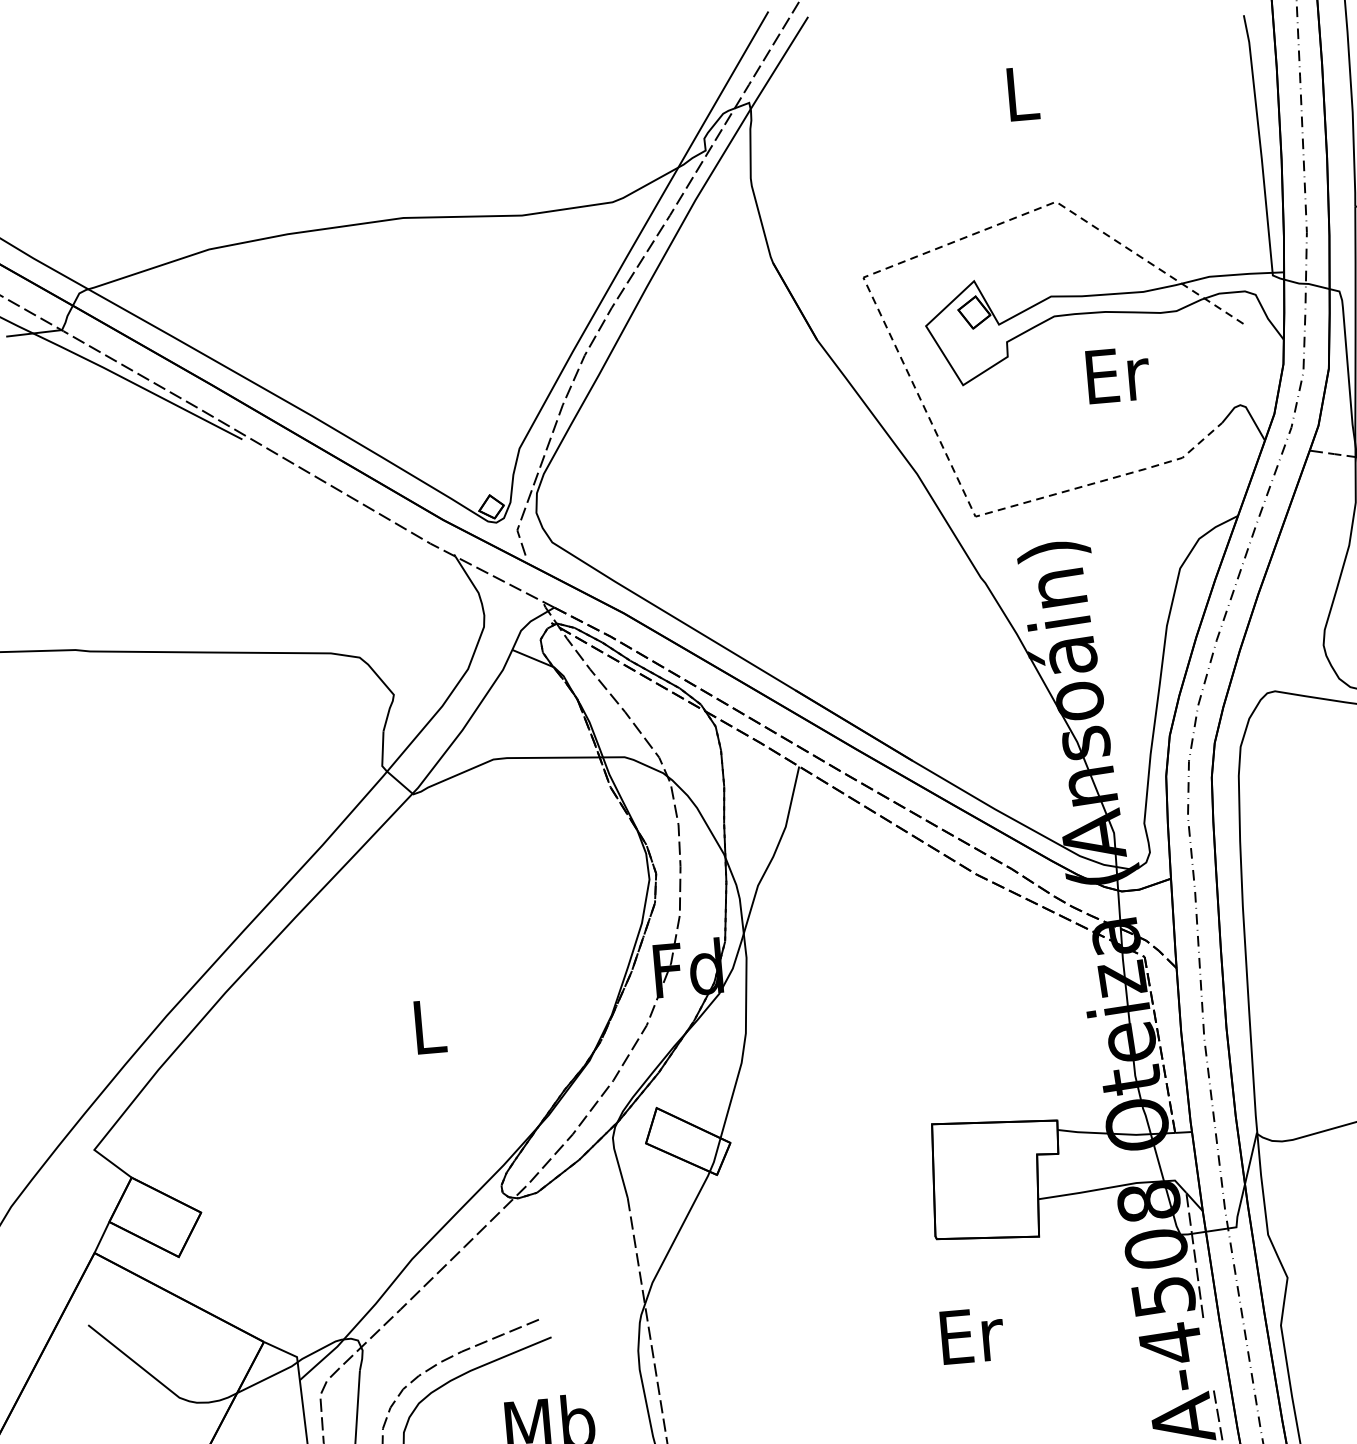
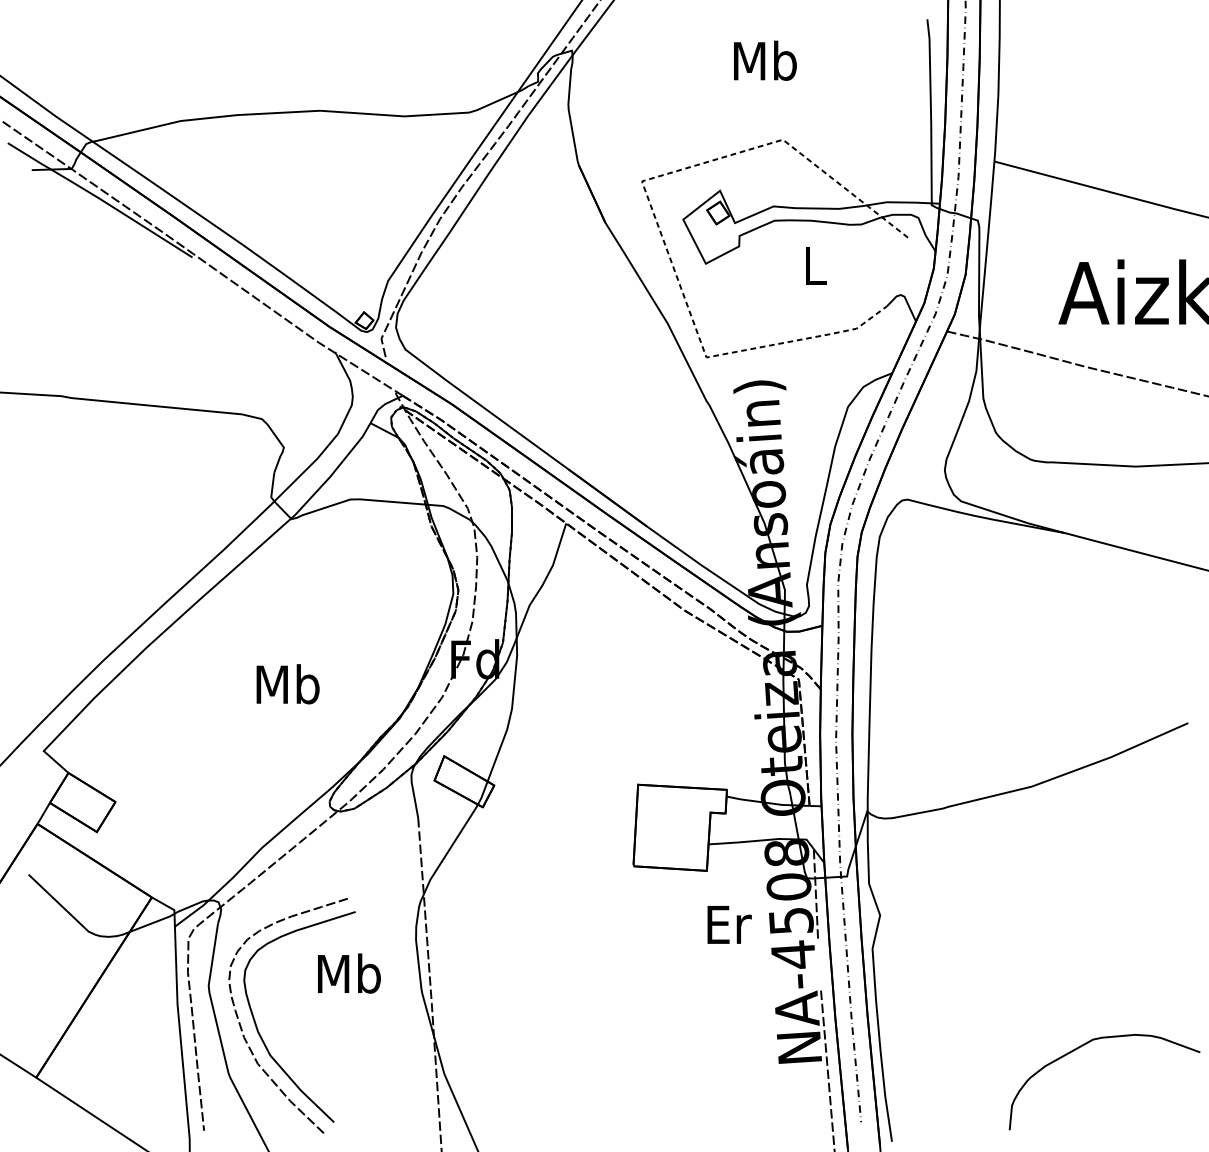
text: (1021, 92) -> (765, 60), L -> Mb
text: (1118, 375) -> (816, 266), Er -> L
text: (427, 1026) -> (287, 684), L -> Mb
text: (972, 1335) -> (729, 924), moved

